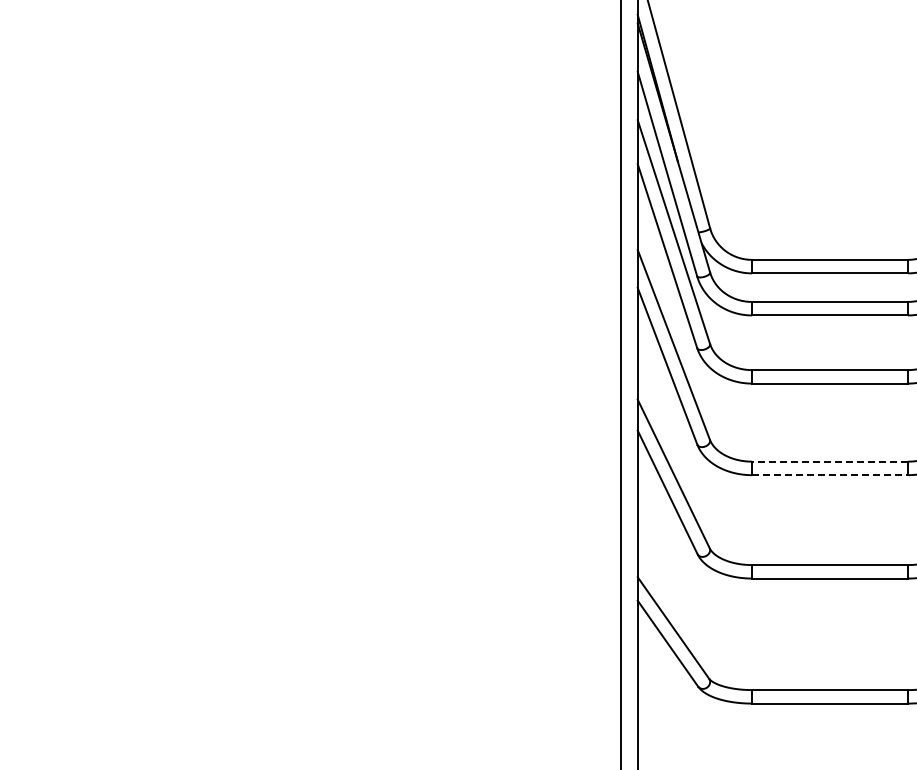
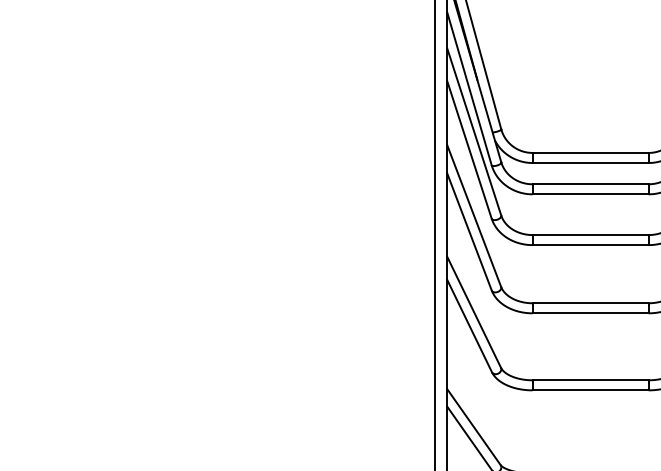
line: (830, 461) -> (590, 303), dashed -> solid
line: (830, 475) -> (590, 313), dashed -> solid

